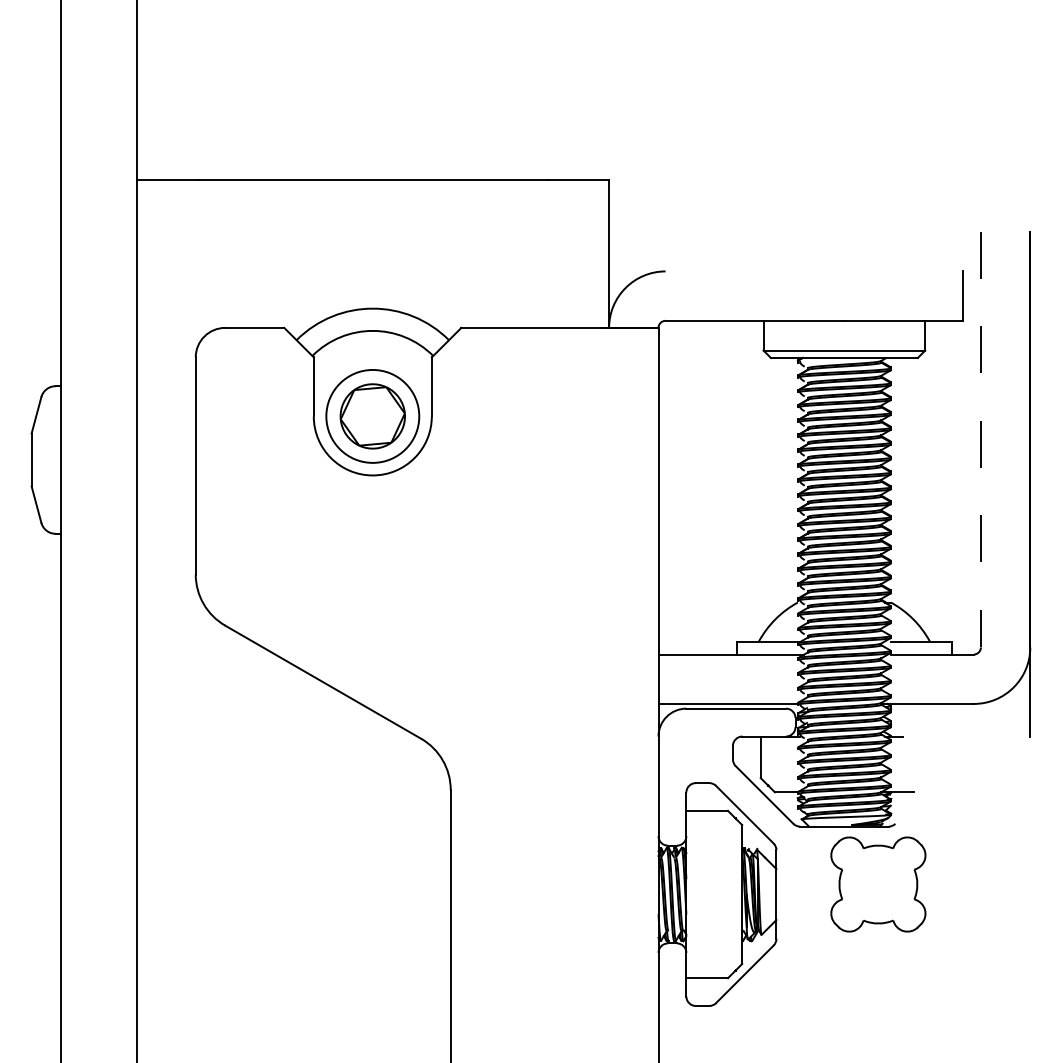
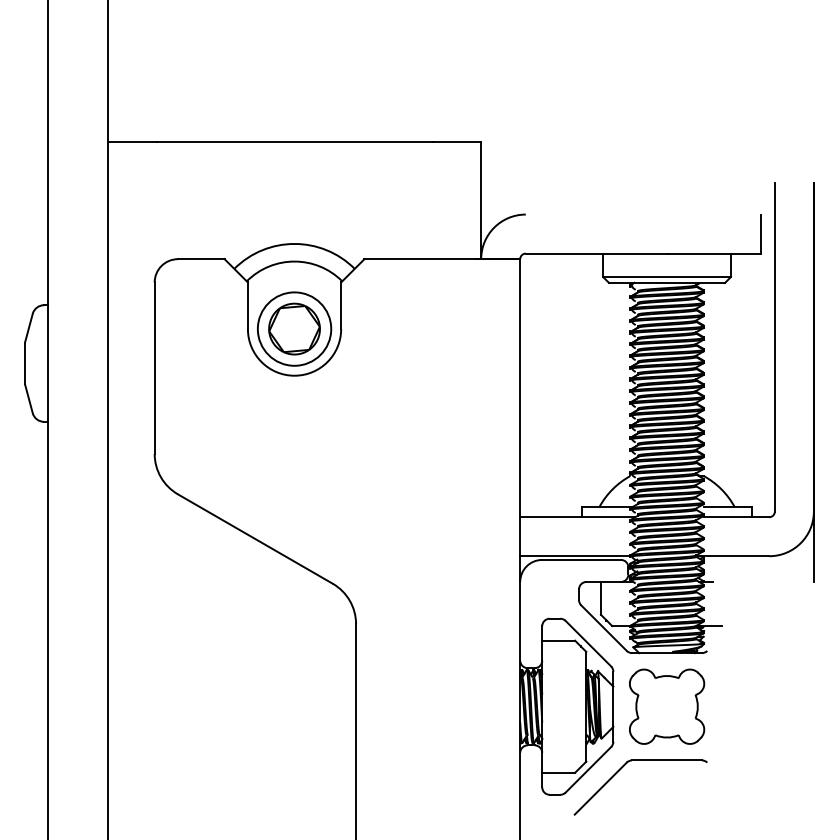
line: (980, 439) -> (774, 347), dashed -> solid
part: (878, 884) -> (667, 706), moved
part: (787, 972) -> (622, 768), added

